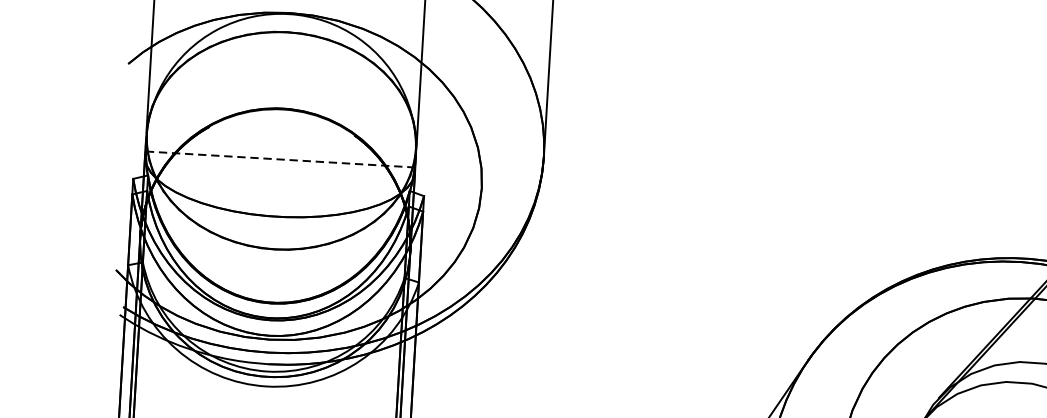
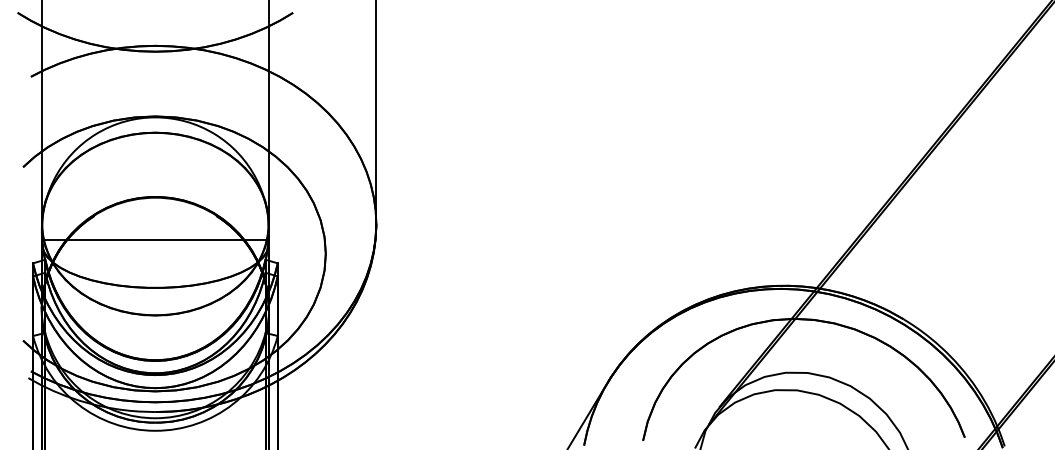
line: (280, 159) -> (155, 239), dashed -> solid

